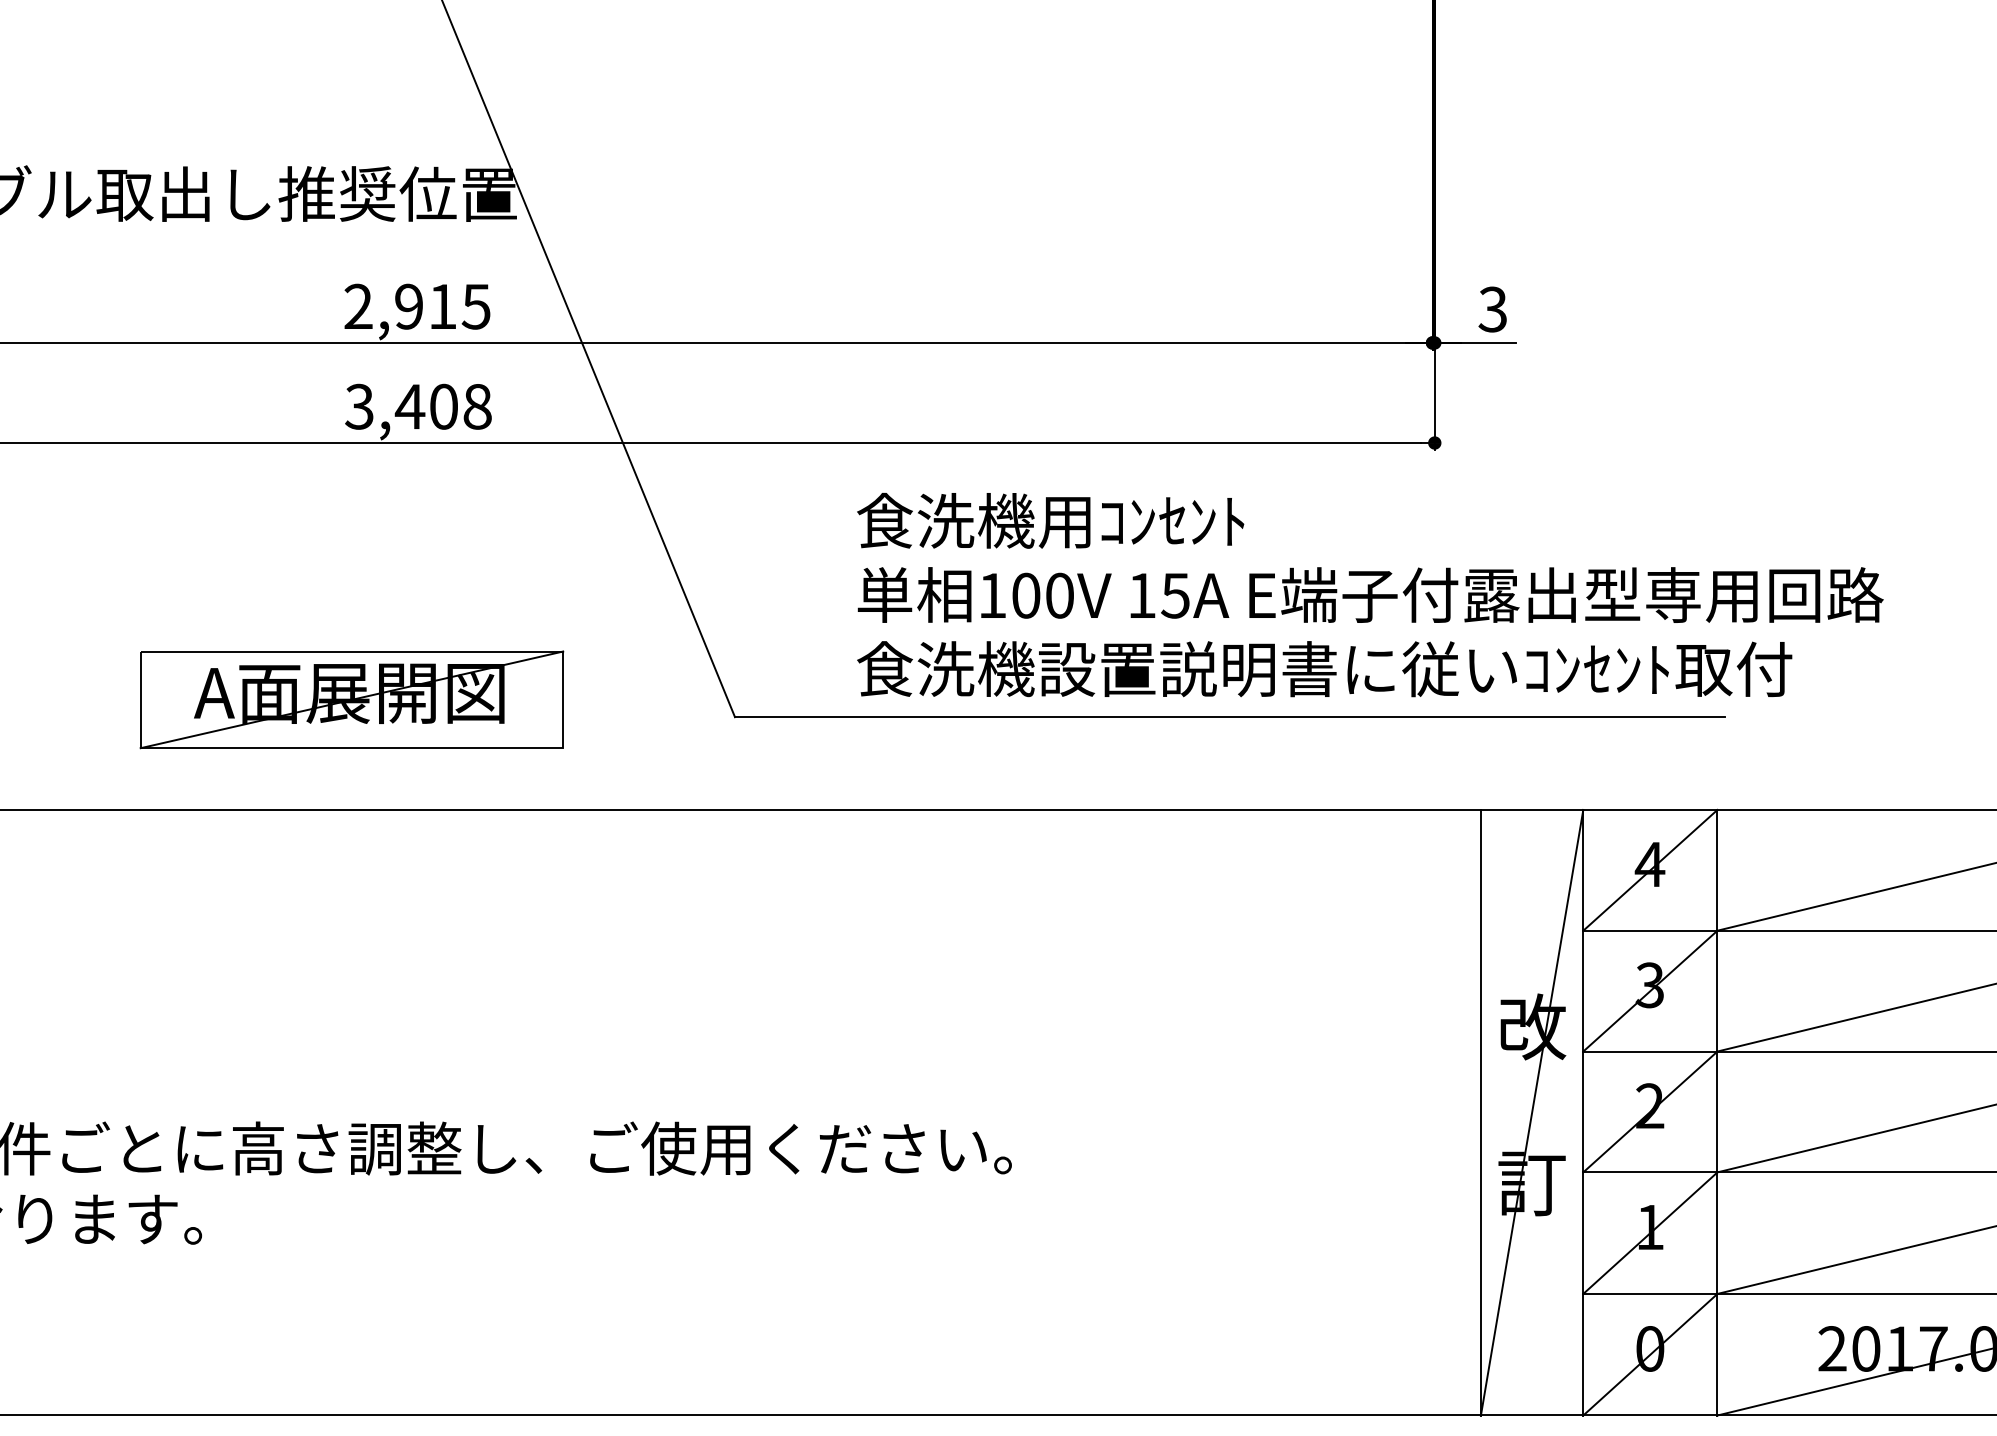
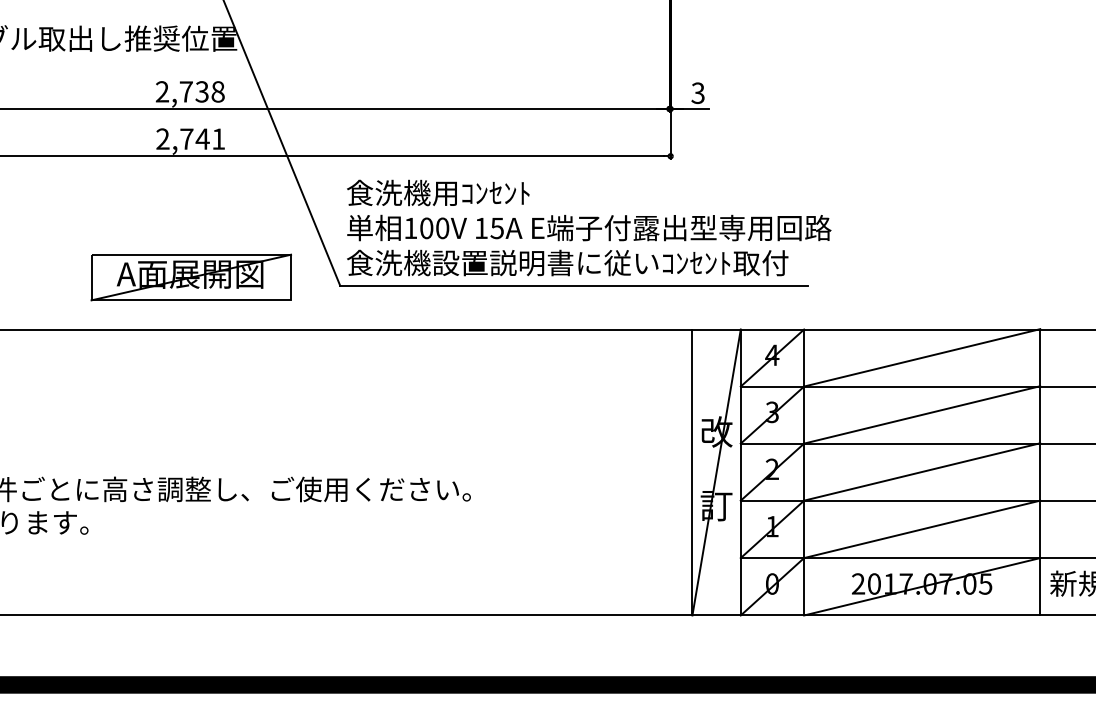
text: (441, 305) -> (201, 91), 2,915 -> 2,738
text: (417, 405) -> (190, 138), 3,408 -> 2,741
text: (1370, 593) -> (589, 227), moved
part: (350, 699) -> (190, 277), moved

